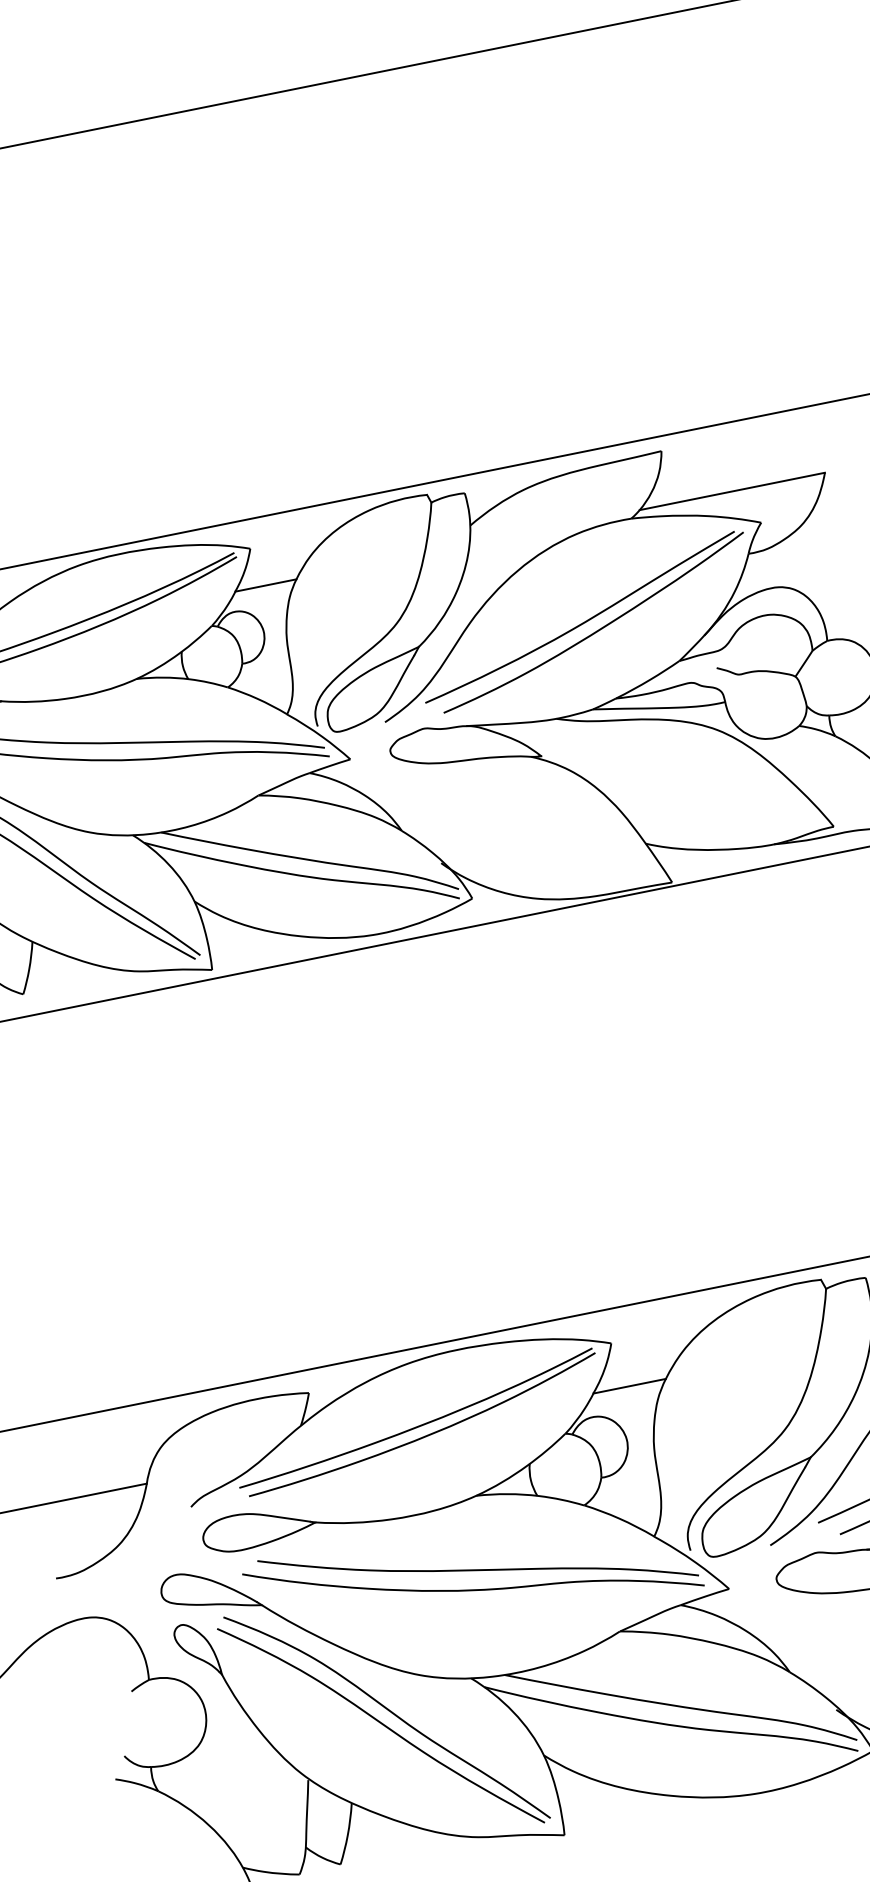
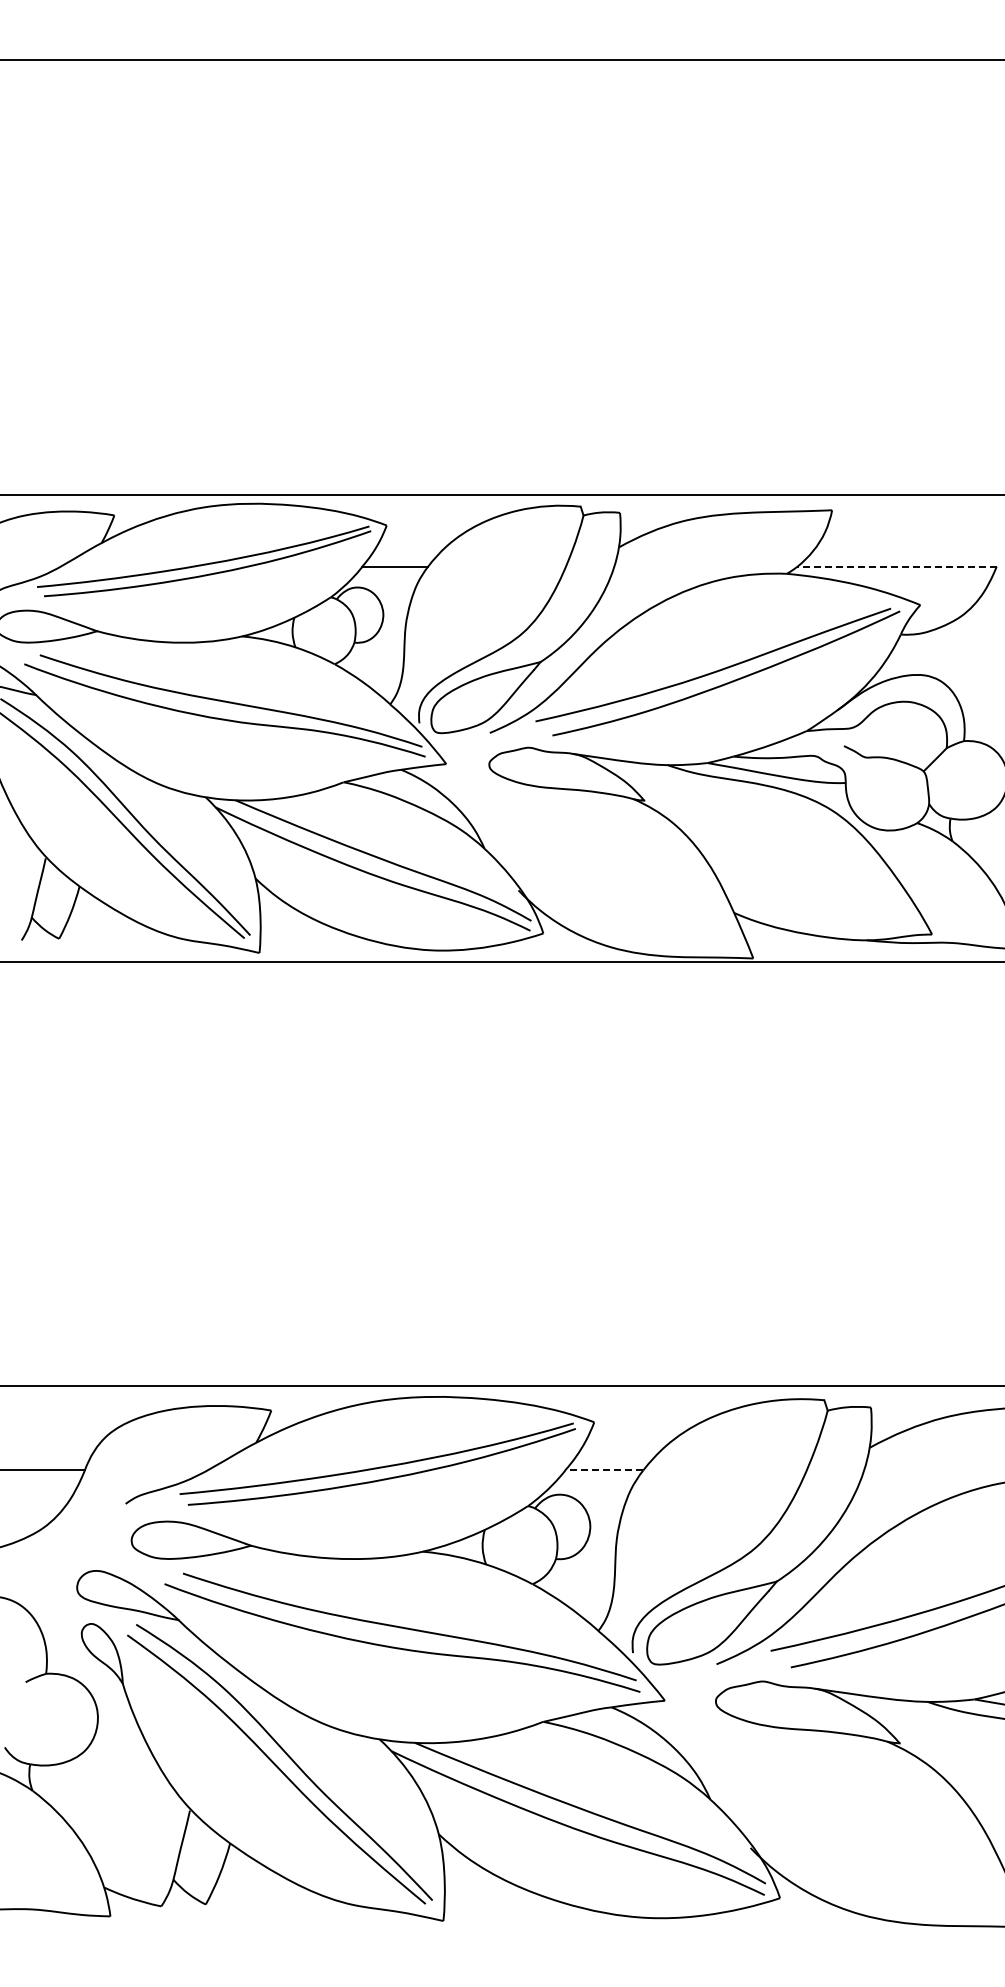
line: (732, 491) -> (897, 566), solid -> dashed
line: (629, 1386) -> (604, 1470), solid -> dashed

